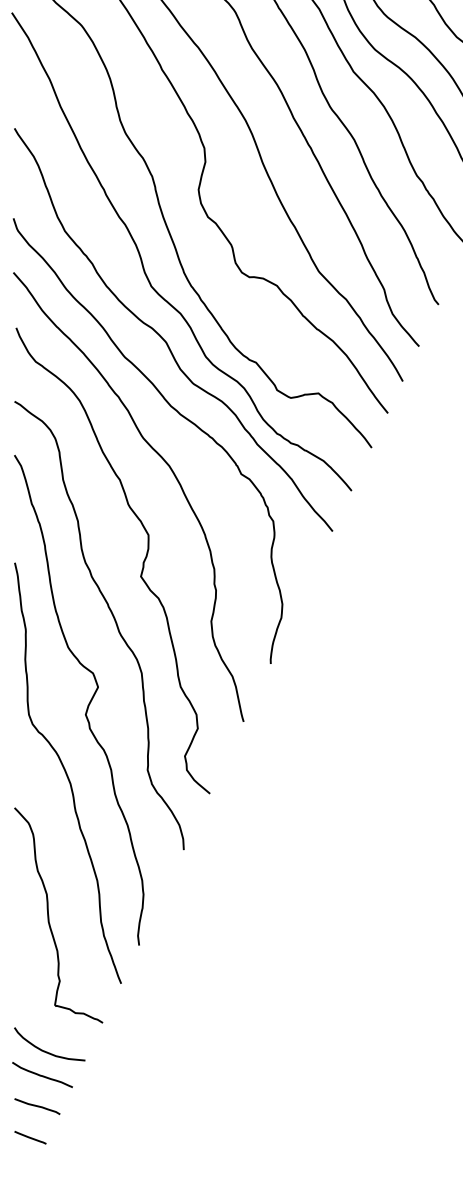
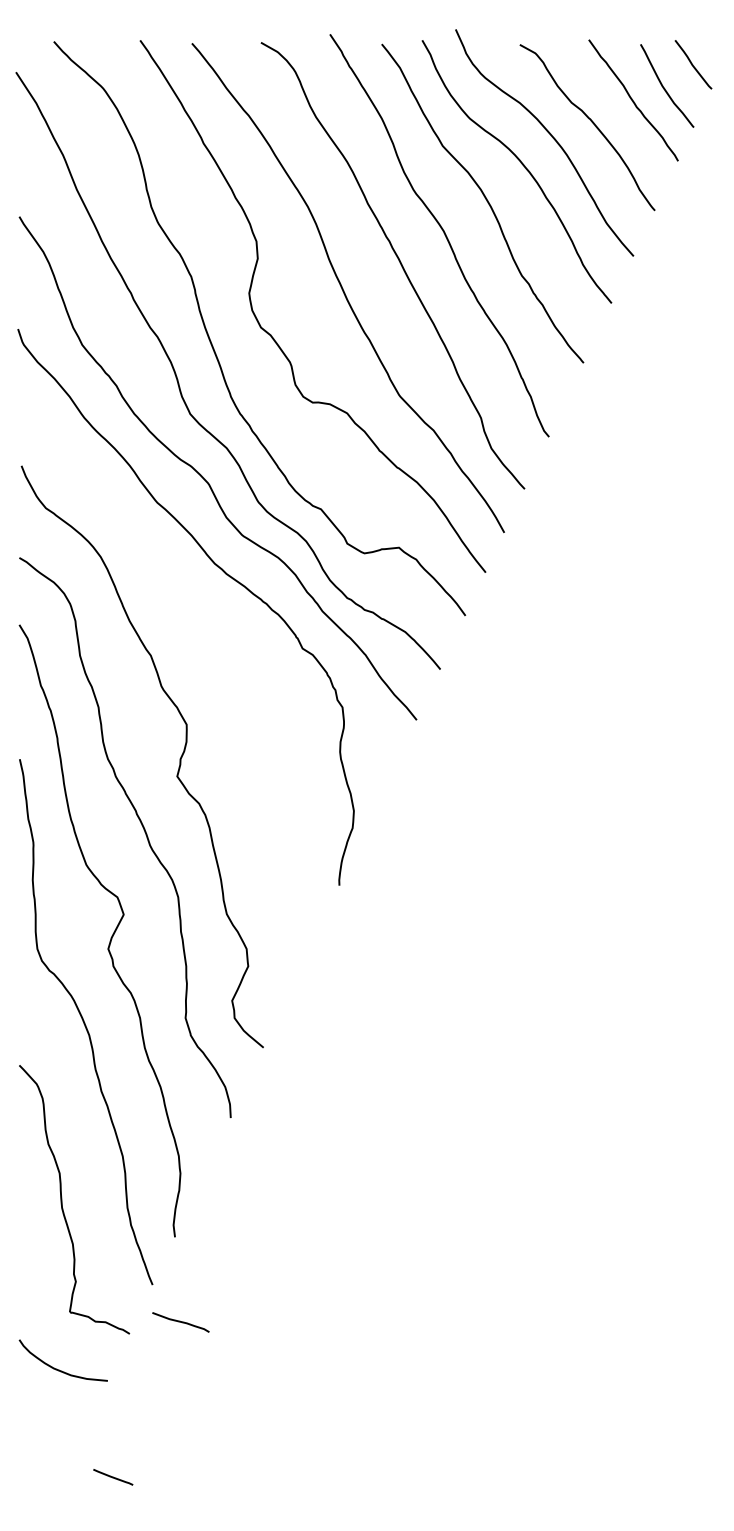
curve: (165, 463) -> (208, 635), removed
curve: (42, 1075) -> (54, 1399), removed
curve: (37, 1106) -> (180, 1322), moved
line: (30, 1137) -> (113, 1477), moved

